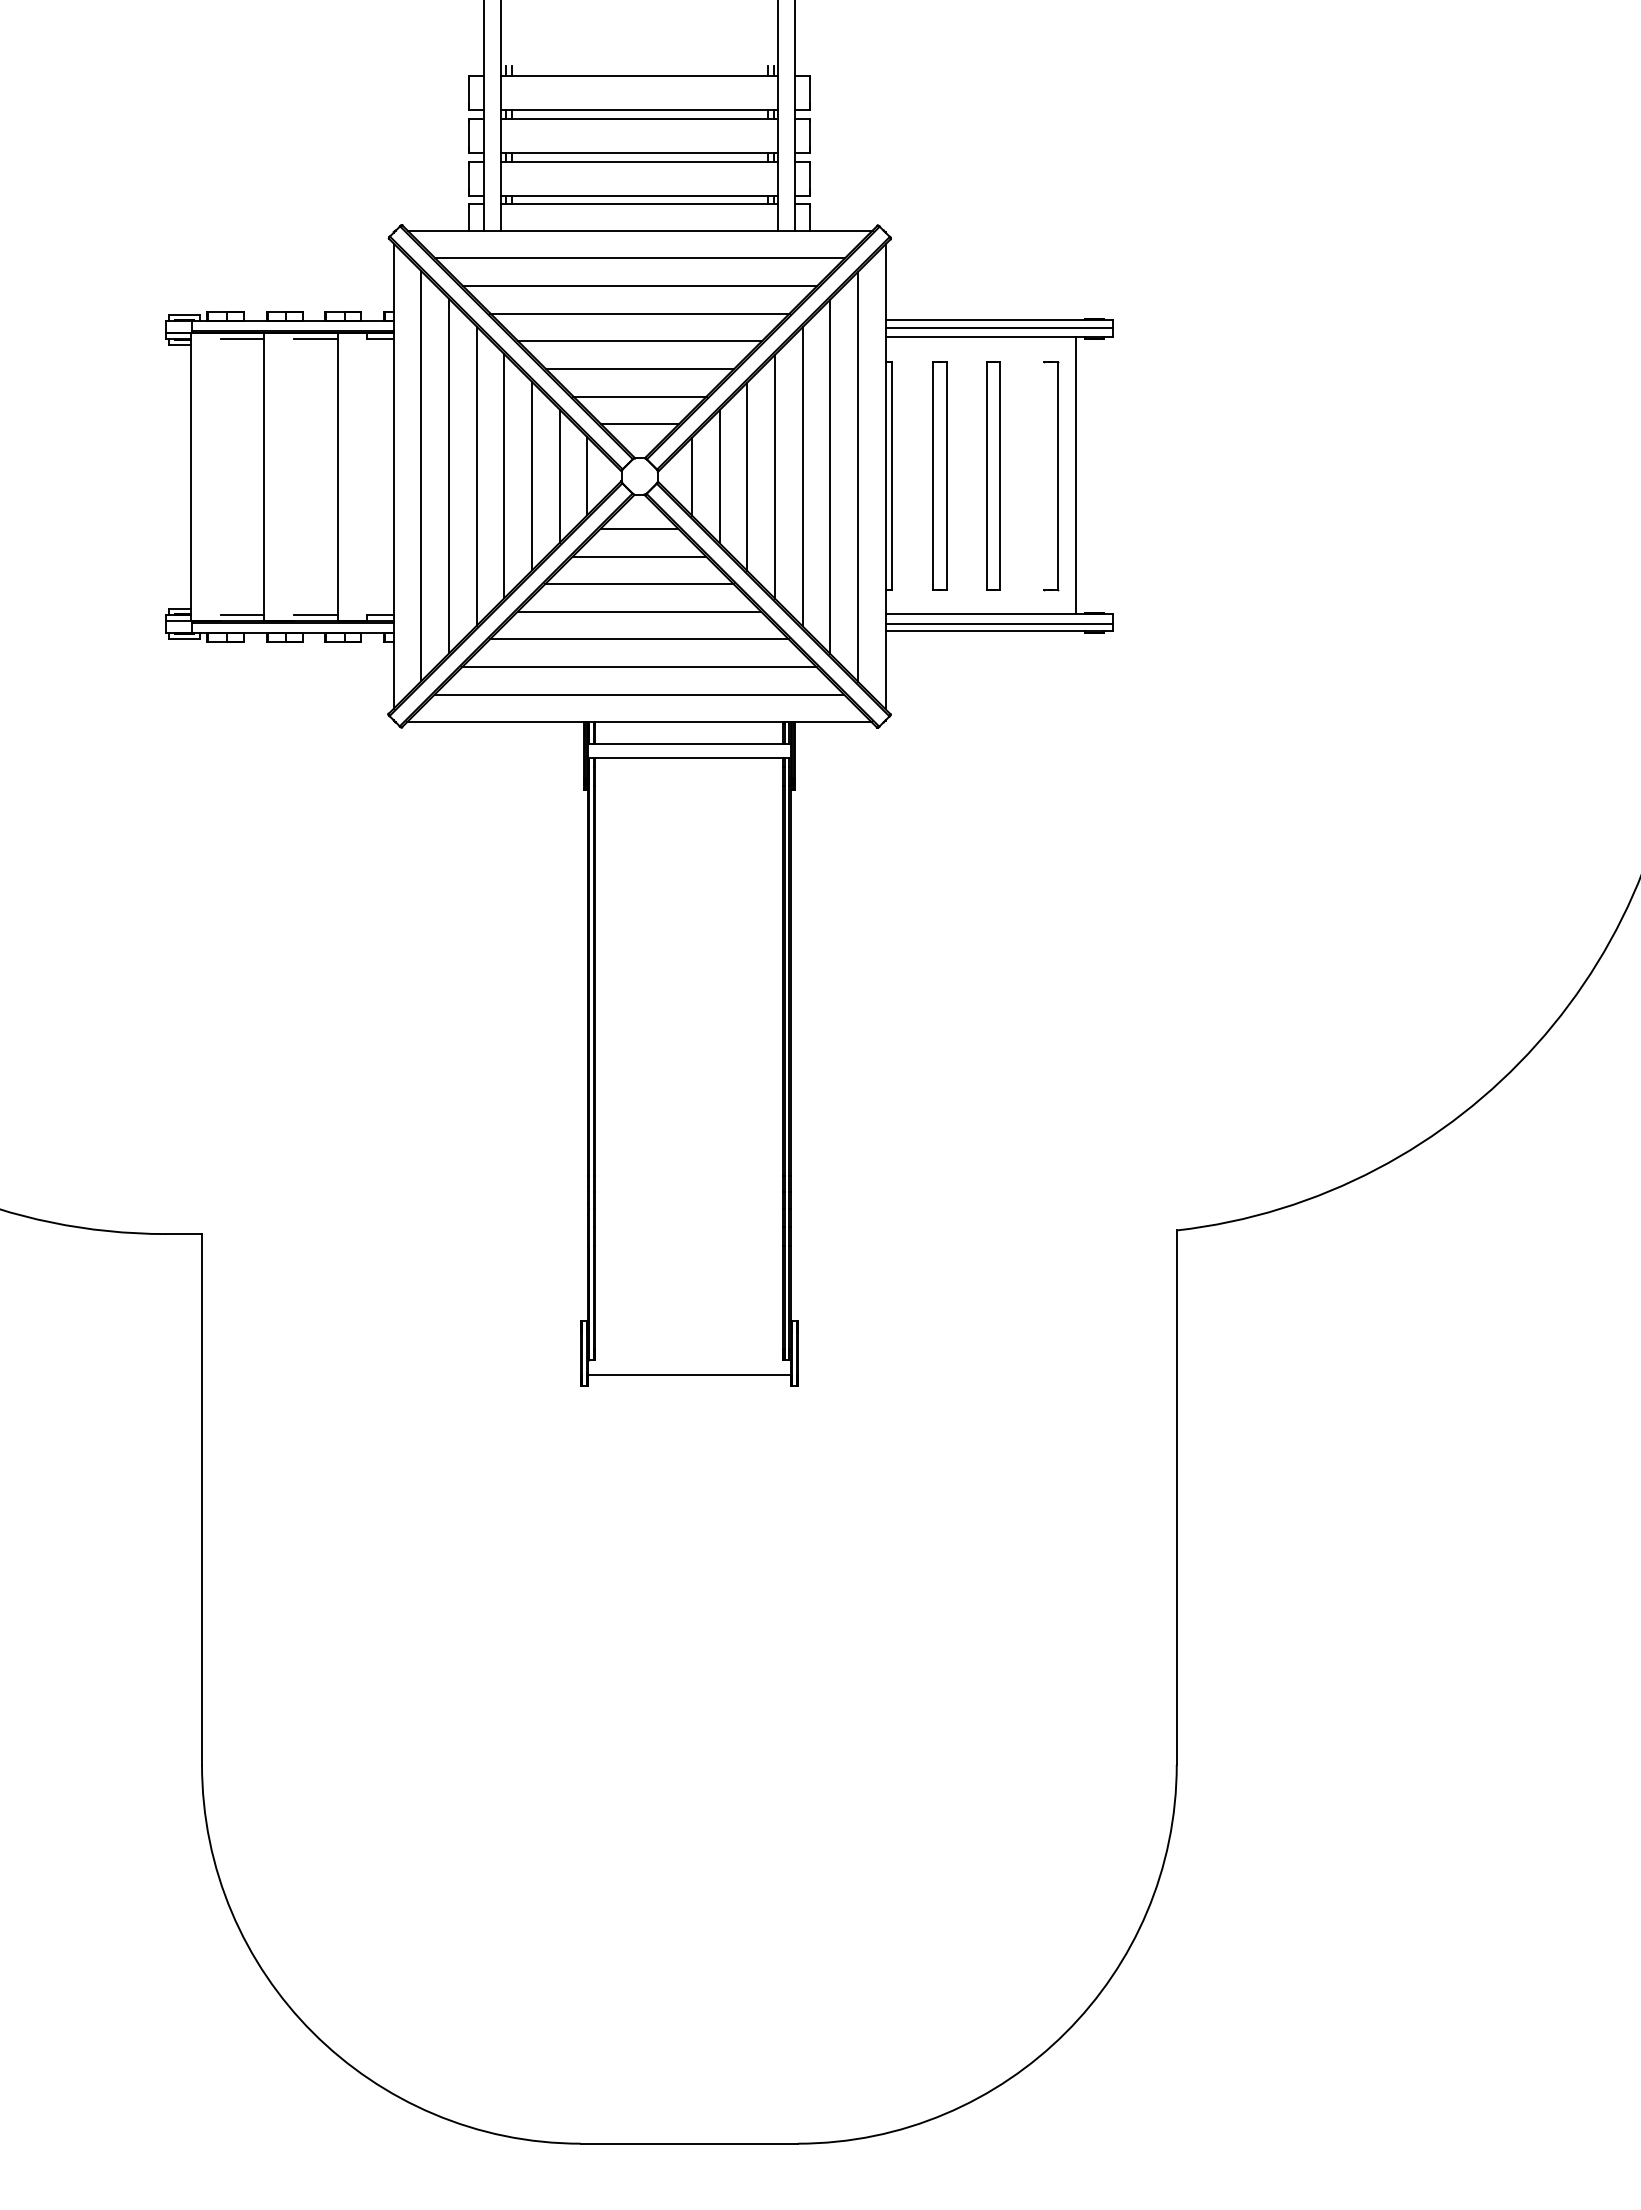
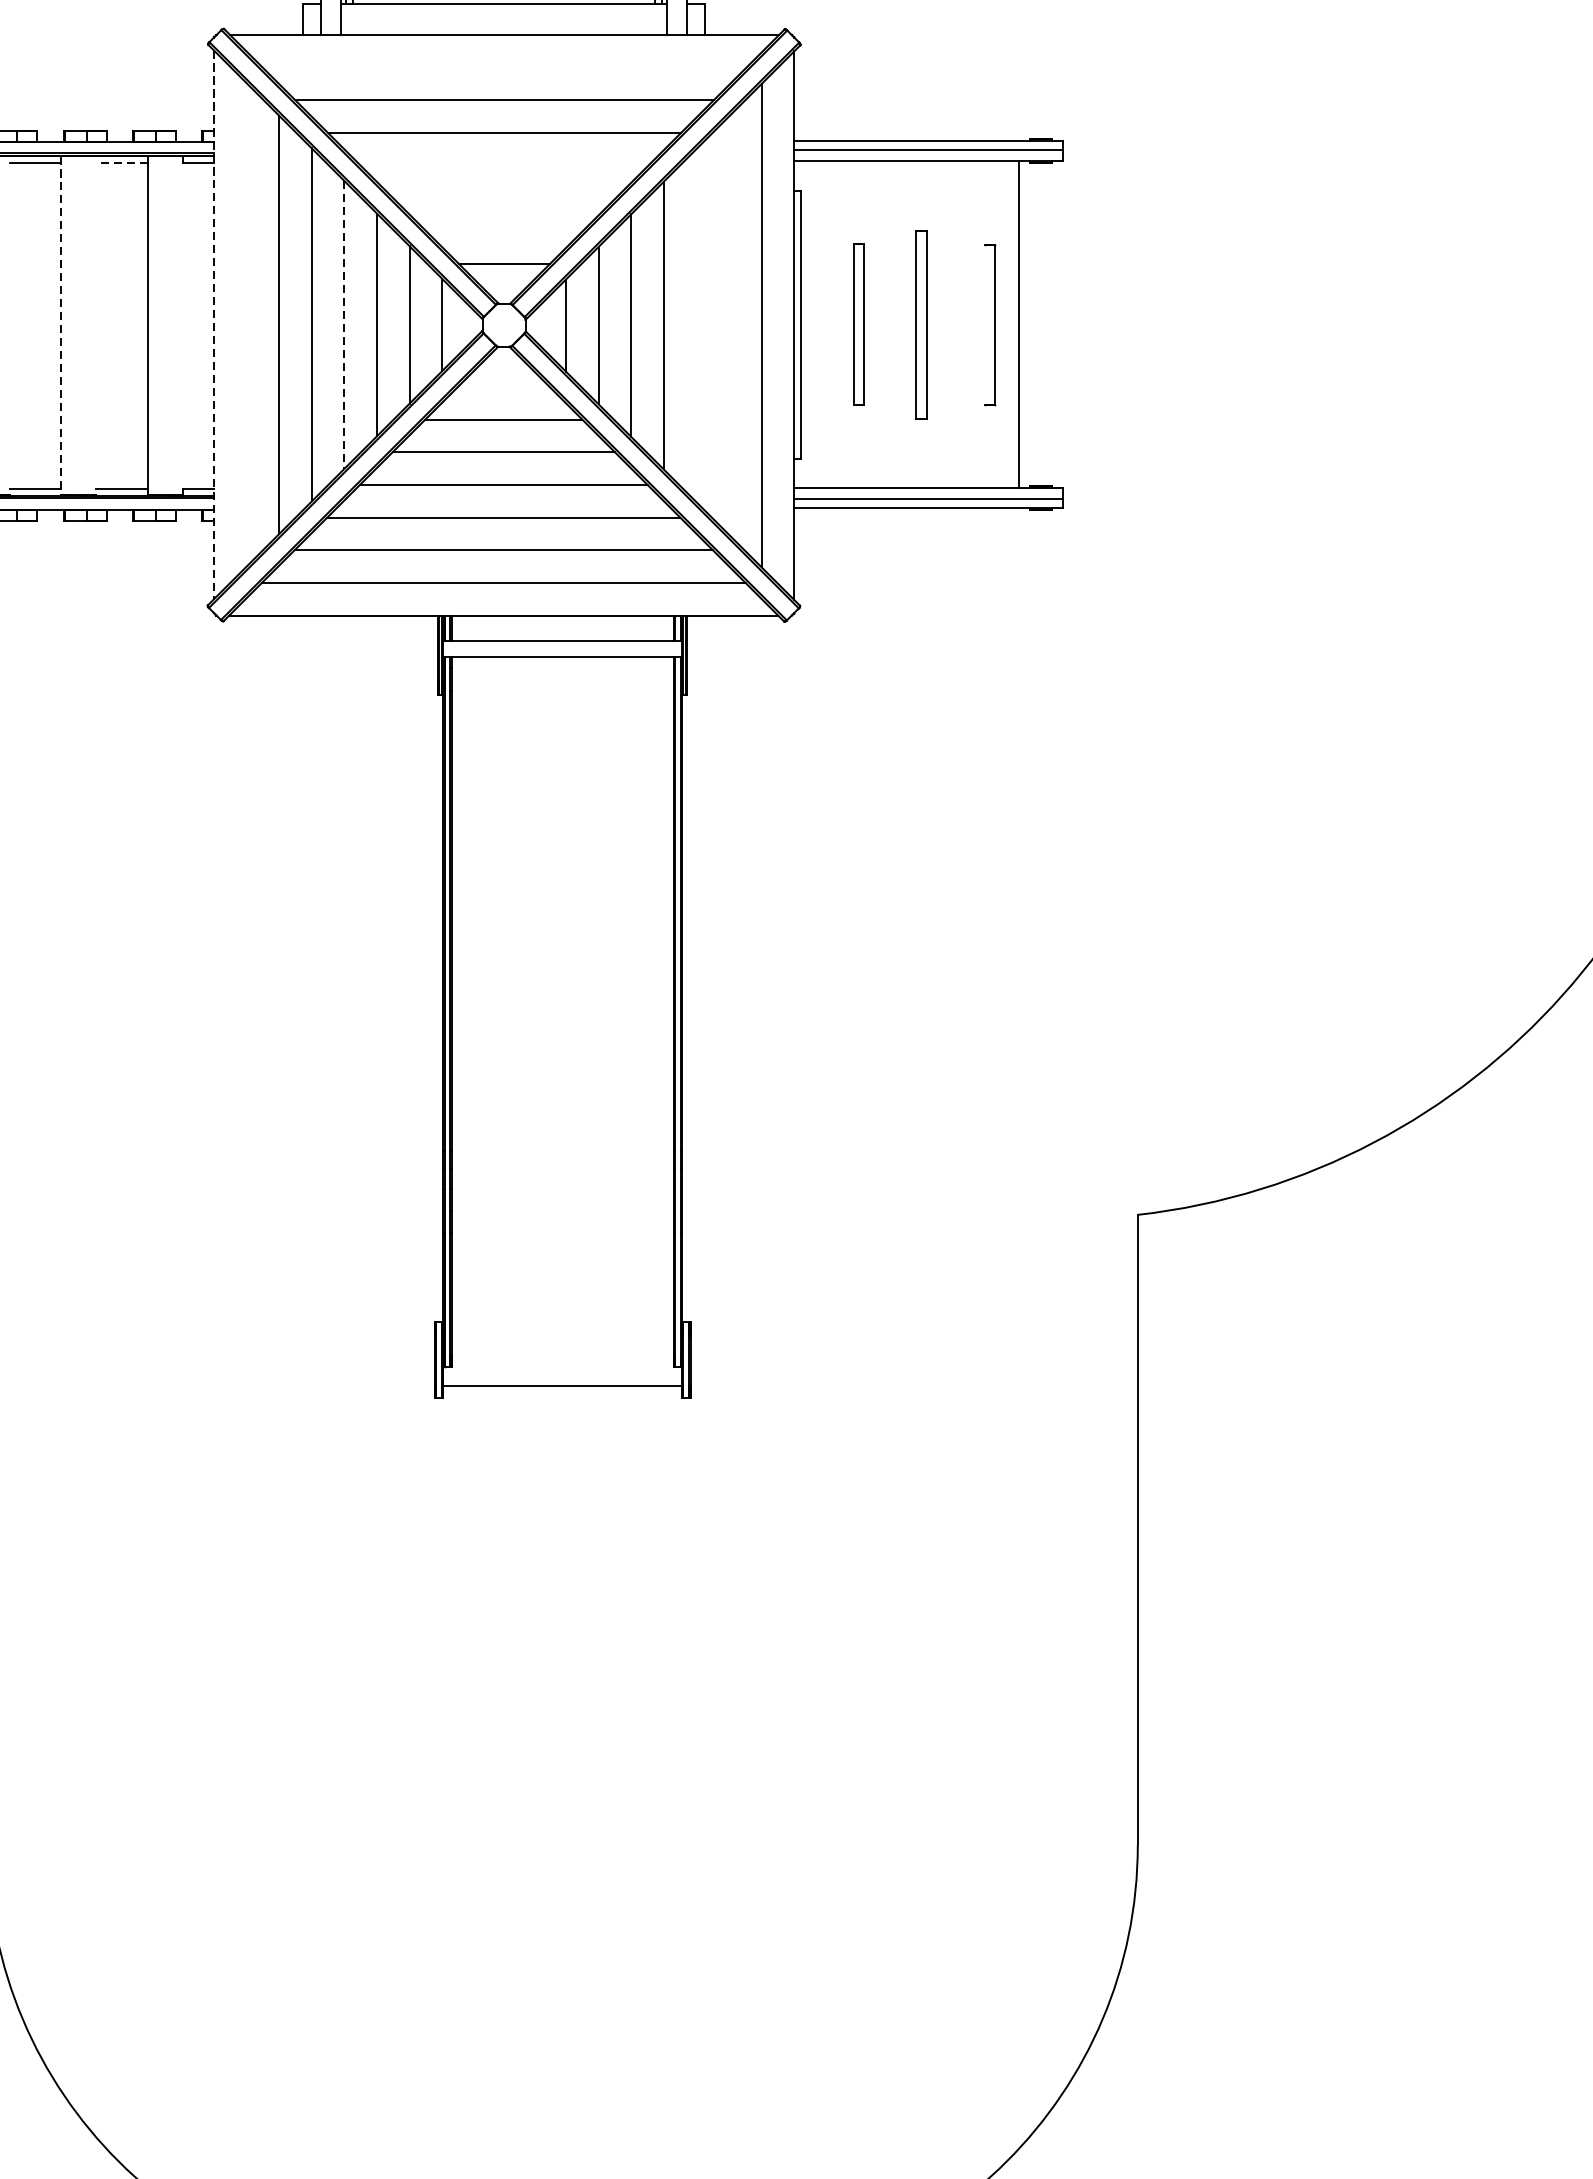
line: (640, 258) -> (505, 68), removed
line: (315, 338) -> (121, 162), solid -> dashed
line: (639, 341) -> (503, 165), removed
line: (639, 368) -> (503, 197), removed
line: (639, 396) -> (503, 230), removed
part: (939, 475) -> (857, 324), size x0.6
part: (993, 475) -> (921, 324), size x0.7
line: (264, 476) -> (61, 325), solid -> dashed
line: (393, 476) -> (213, 325), solid -> dashed
line: (421, 476) -> (246, 325), removed
line: (504, 476) -> (344, 325), solid -> dashed
line: (802, 476) -> (696, 325), removed
line: (830, 476) -> (729, 325), removed
part: (1051, 476) -> (989, 325), size x0.6
line: (639, 528) -> (503, 386), removed

